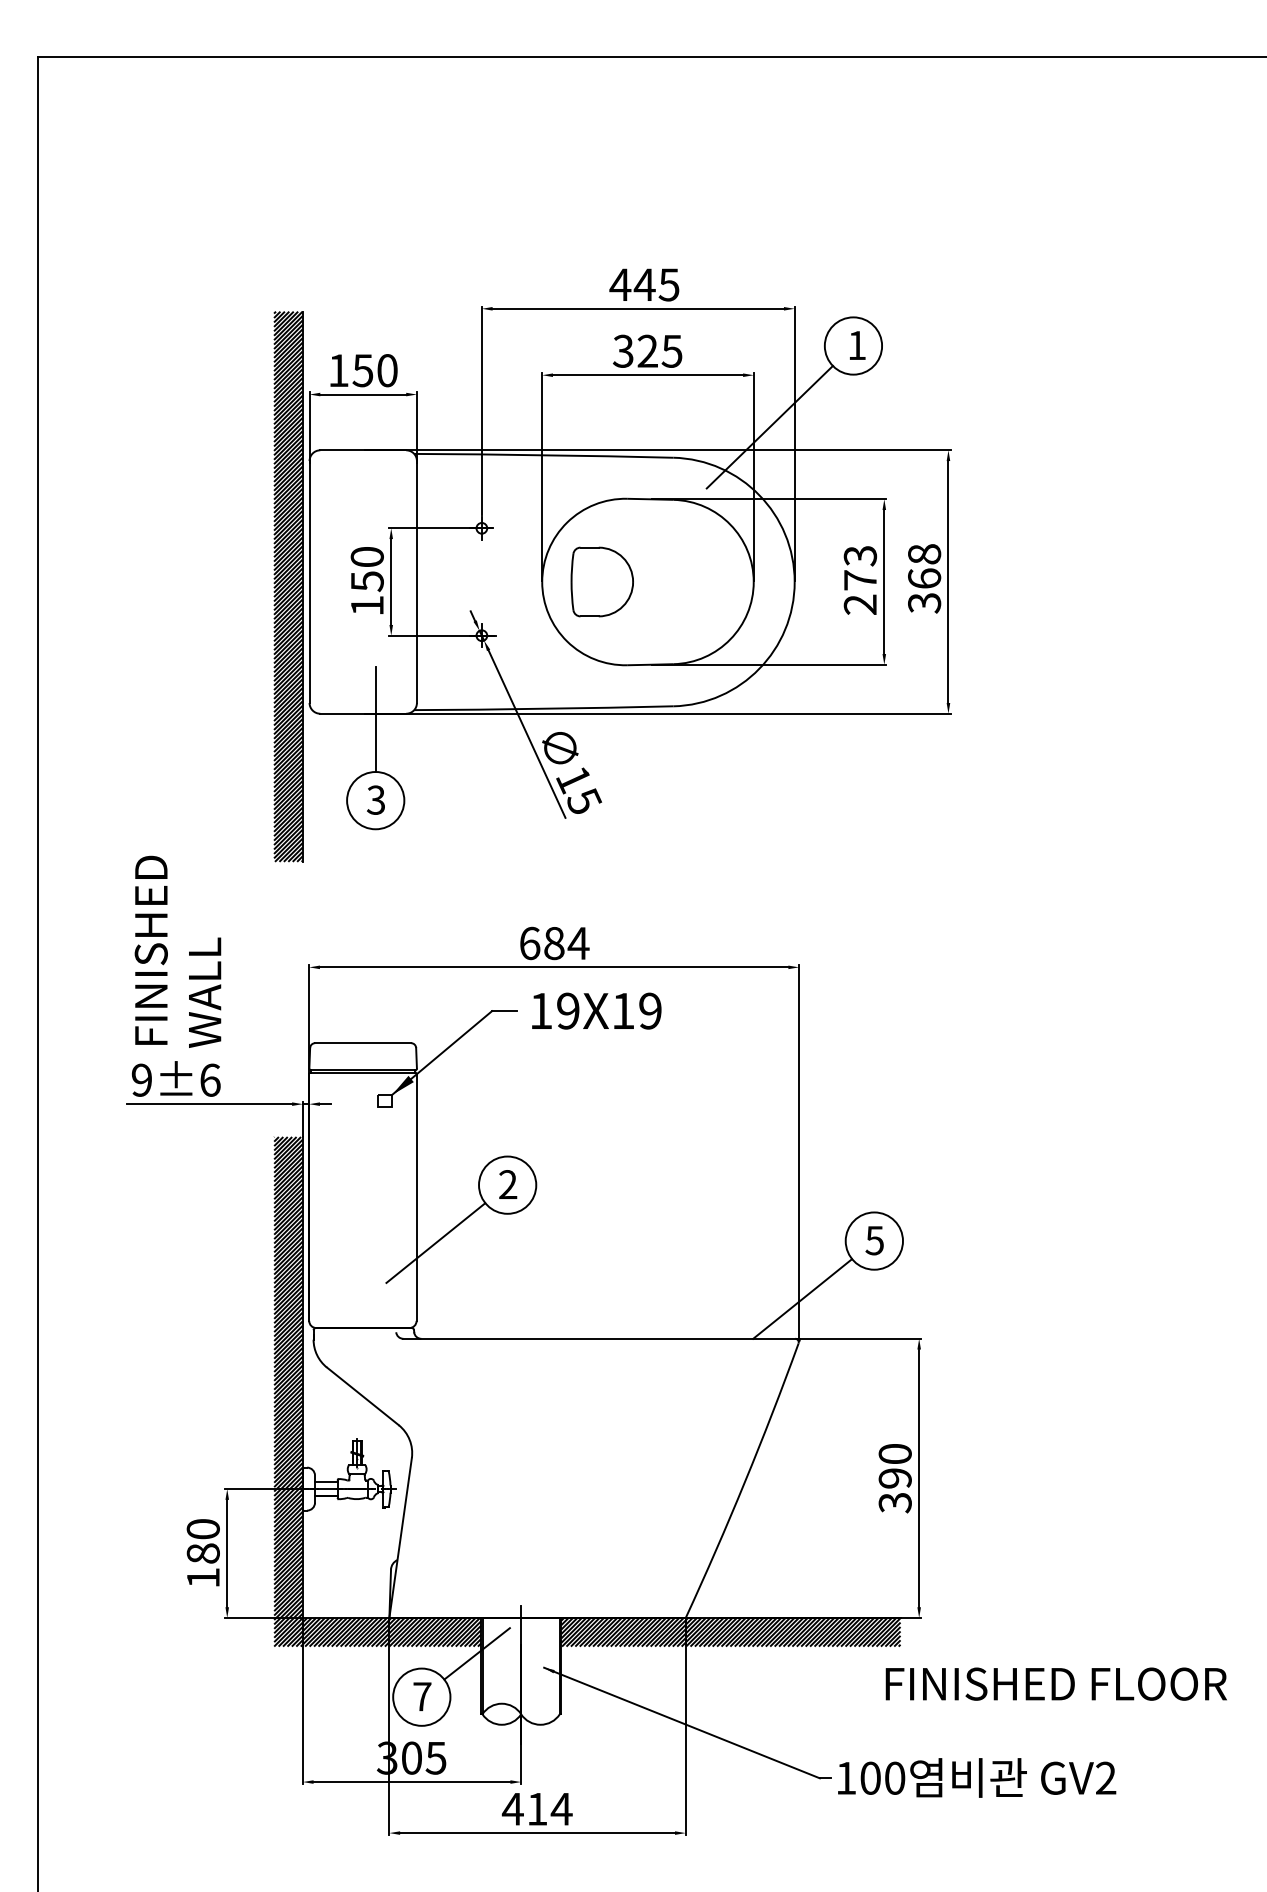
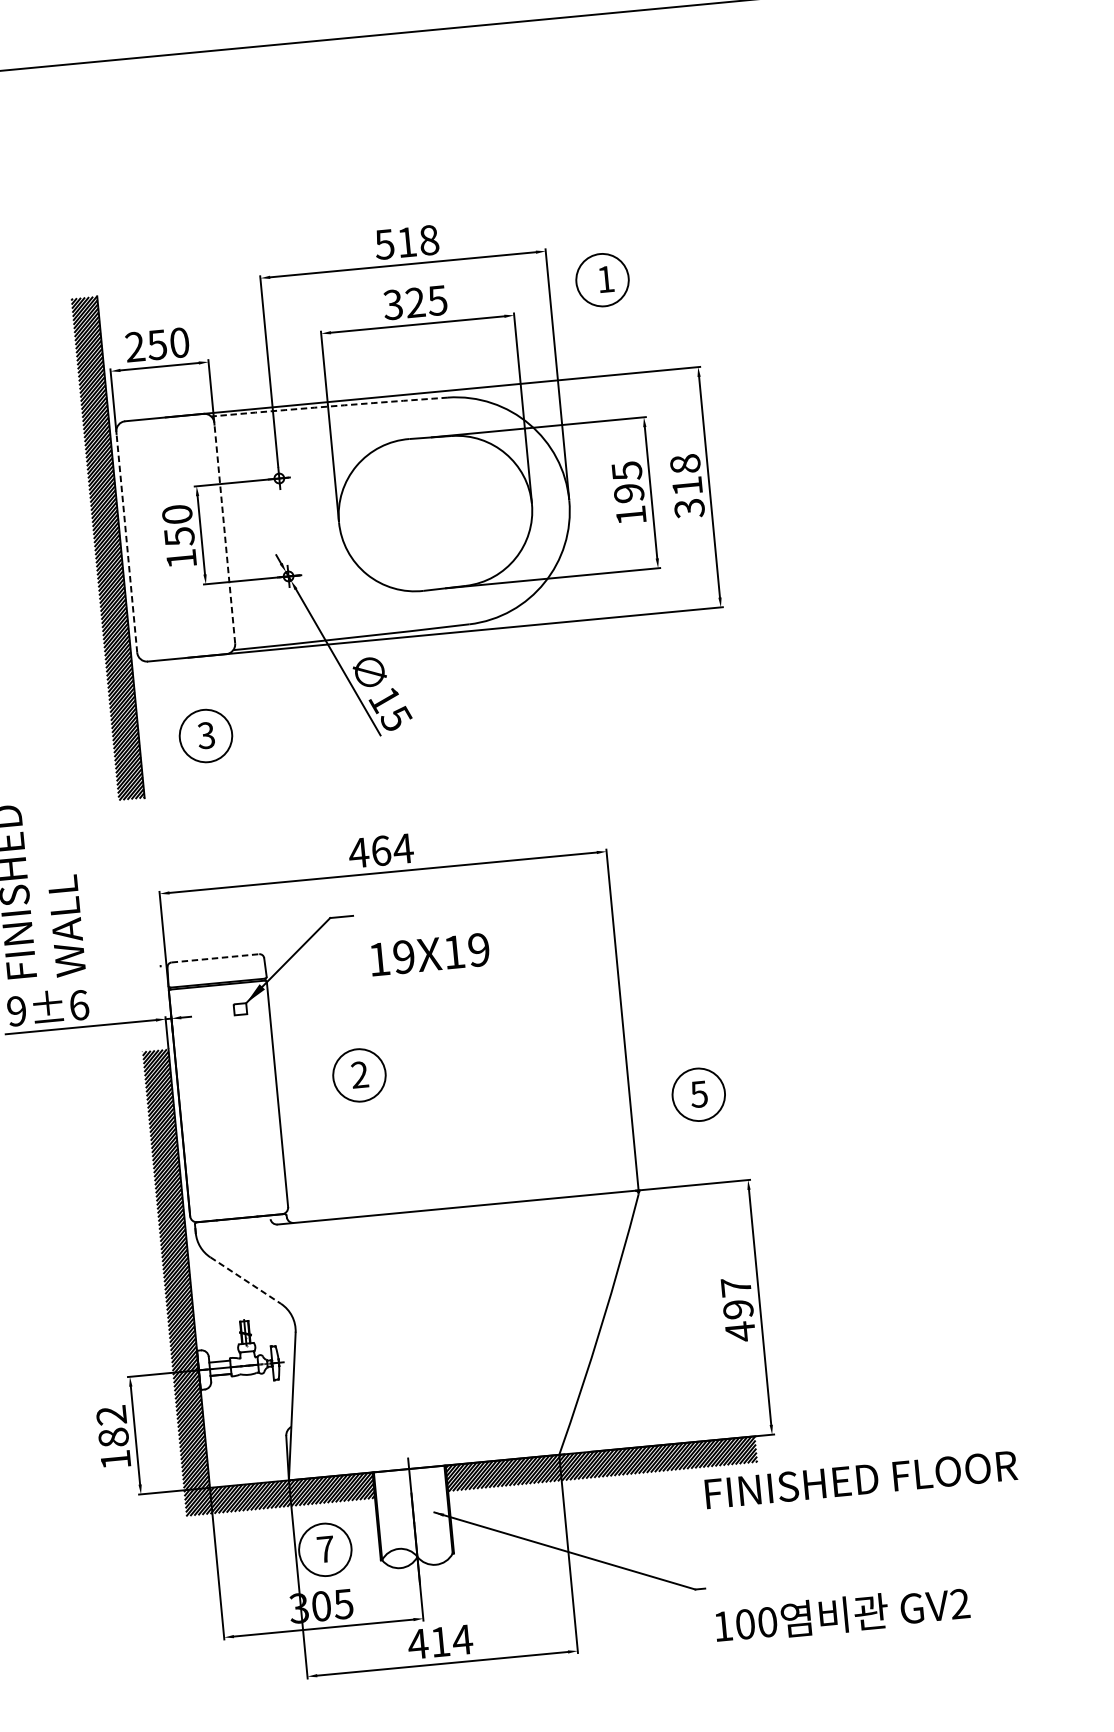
text: (644, 284) -> (406, 242), 445 -> 518
text: (338, 370) -> (134, 346), 150 -> 250
line: (769, 426) -> (532, 360), removed
arc: (543, 455) -> (329, 406), solid -> dashed
text: (924, 578) -> (687, 486), 368 -> 318
text: (860, 580) -> (629, 493), 273 -> 195
part: (601, 581) -> (393, 516), removed
line: (309, 582) -> (126, 542), solid -> dashed
line: (416, 582) -> (224, 533), solid -> dashed
line: (375, 719) -> (198, 662), removed
text: (541, 943) -> (369, 852), 684 -> 464
text: (596, 1010) -> (429, 954), moved
line: (363, 1043) -> (215, 958), solid -> dashed
line: (435, 1242) -> (298, 1133), removed
line: (802, 1298) -> (638, 1153), removed
line: (363, 1396) -> (246, 1280), solid -> dashed
text: (894, 1478) -> (737, 1309), 390 -> 497
text: (202, 1529) -> (110, 1415), 180 -> 182
line: (476, 1653) -> (371, 1505), removed
text: (1055, 1683) -> (860, 1479), moved
text: (977, 1777) -> (842, 1614), moved

